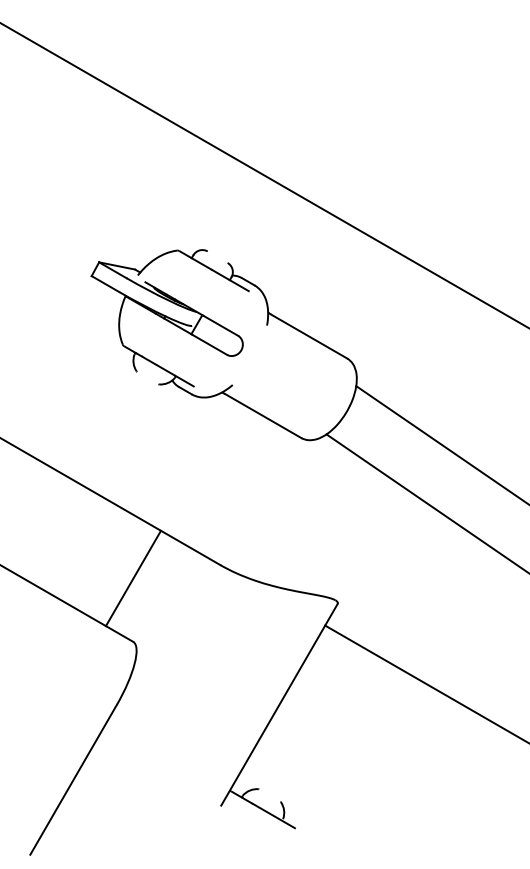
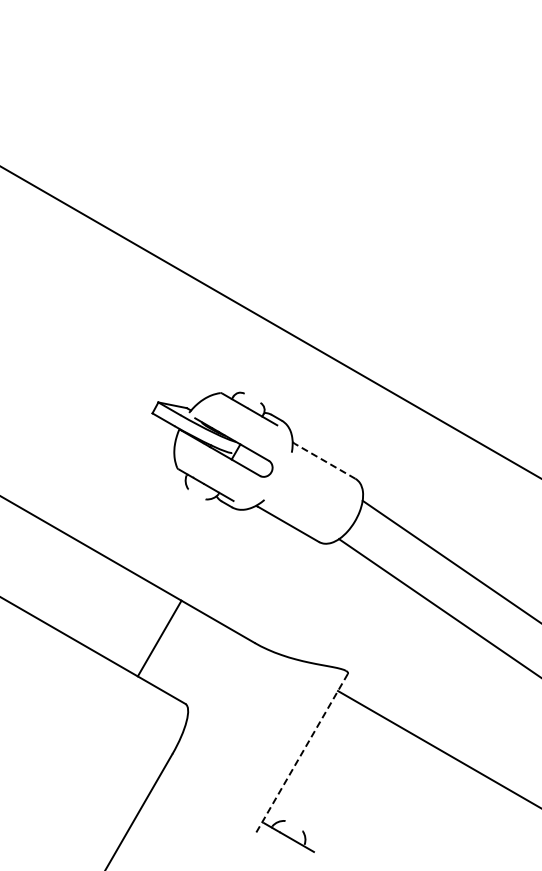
line: (309, 336) -> (325, 461), solid -> dashed
line: (133, 578) -> (159, 638), moved
line: (279, 705) -> (301, 754), solid -> dashed

